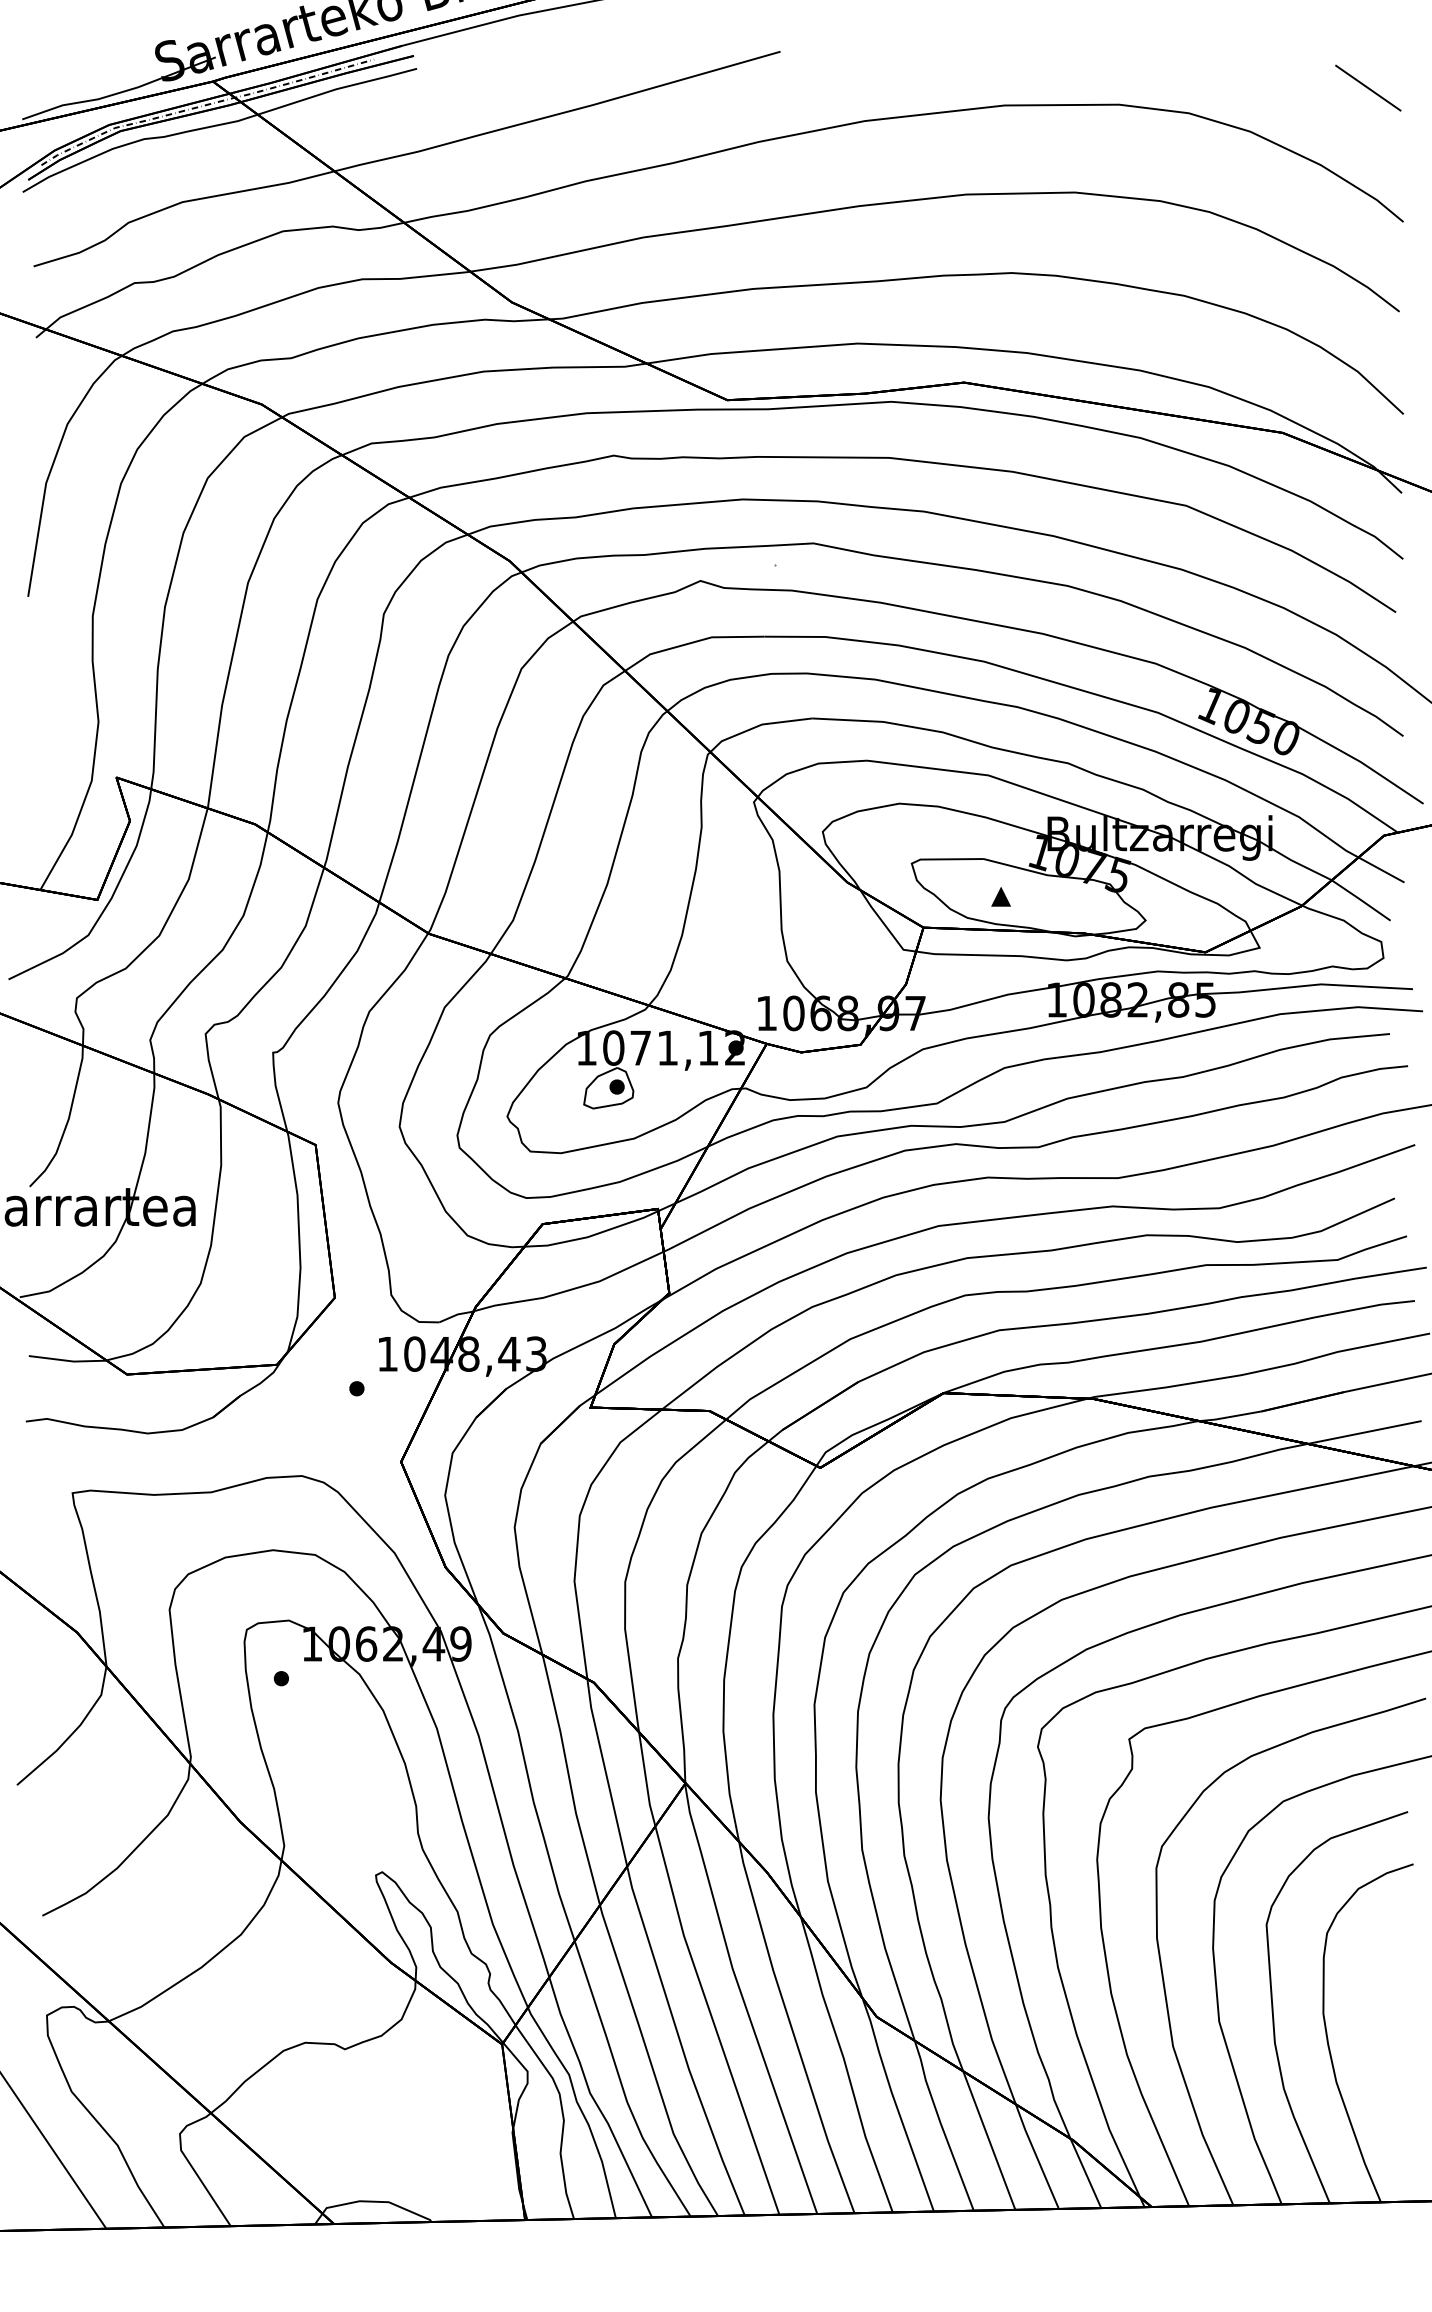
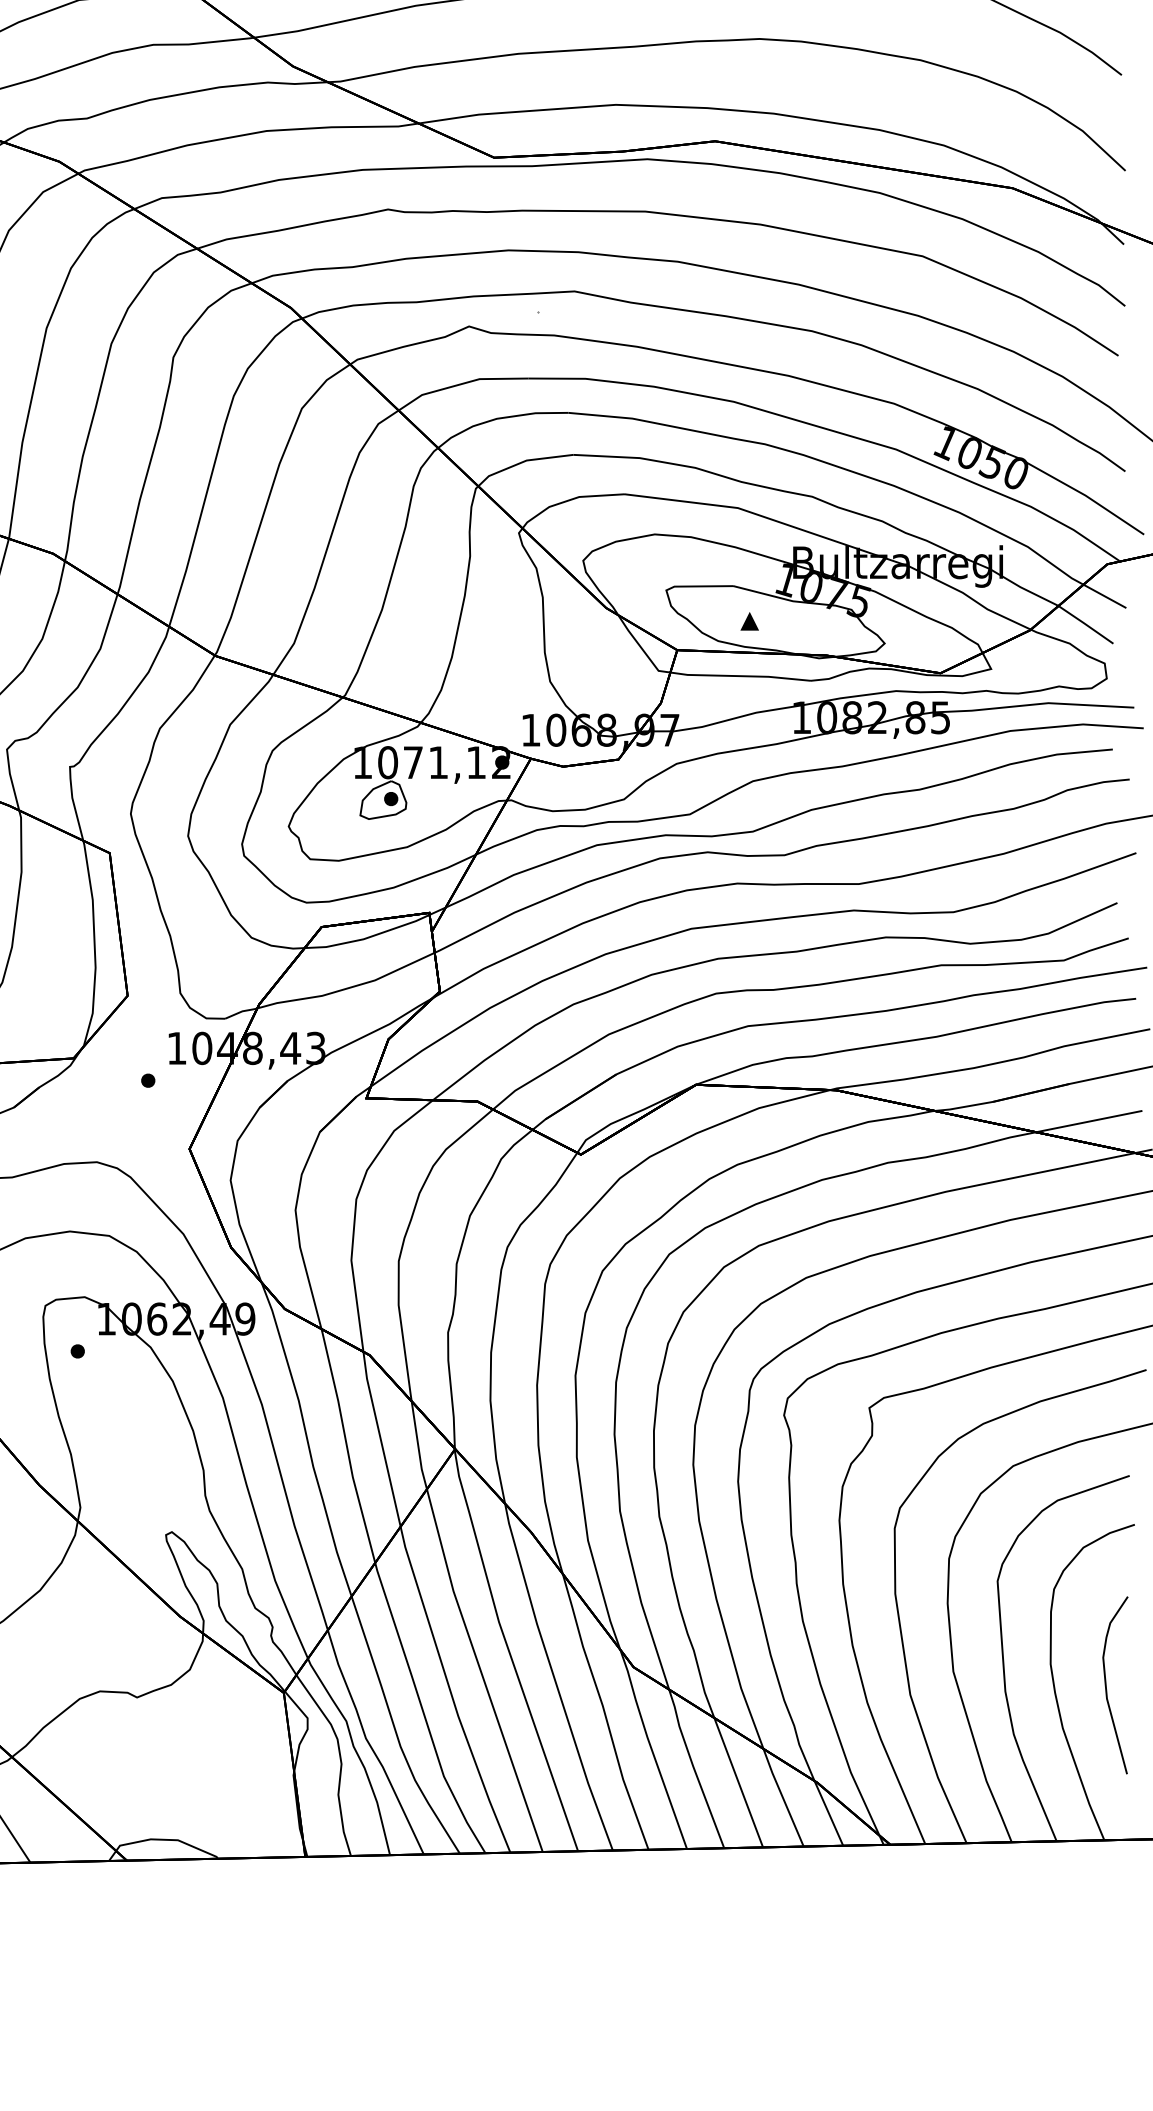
curve: (1383, 2036) -> (1106, 1685), added

